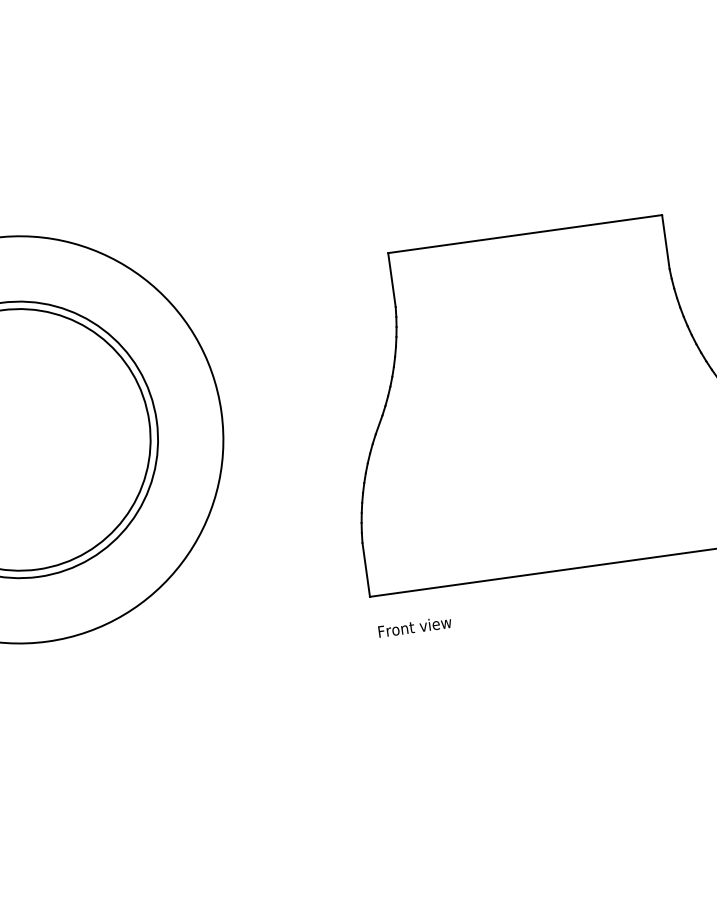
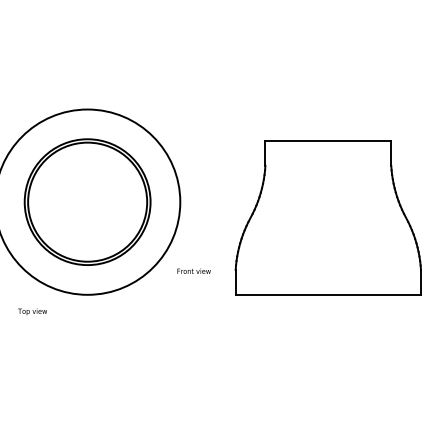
text: (413, 625) -> (193, 270), moved

